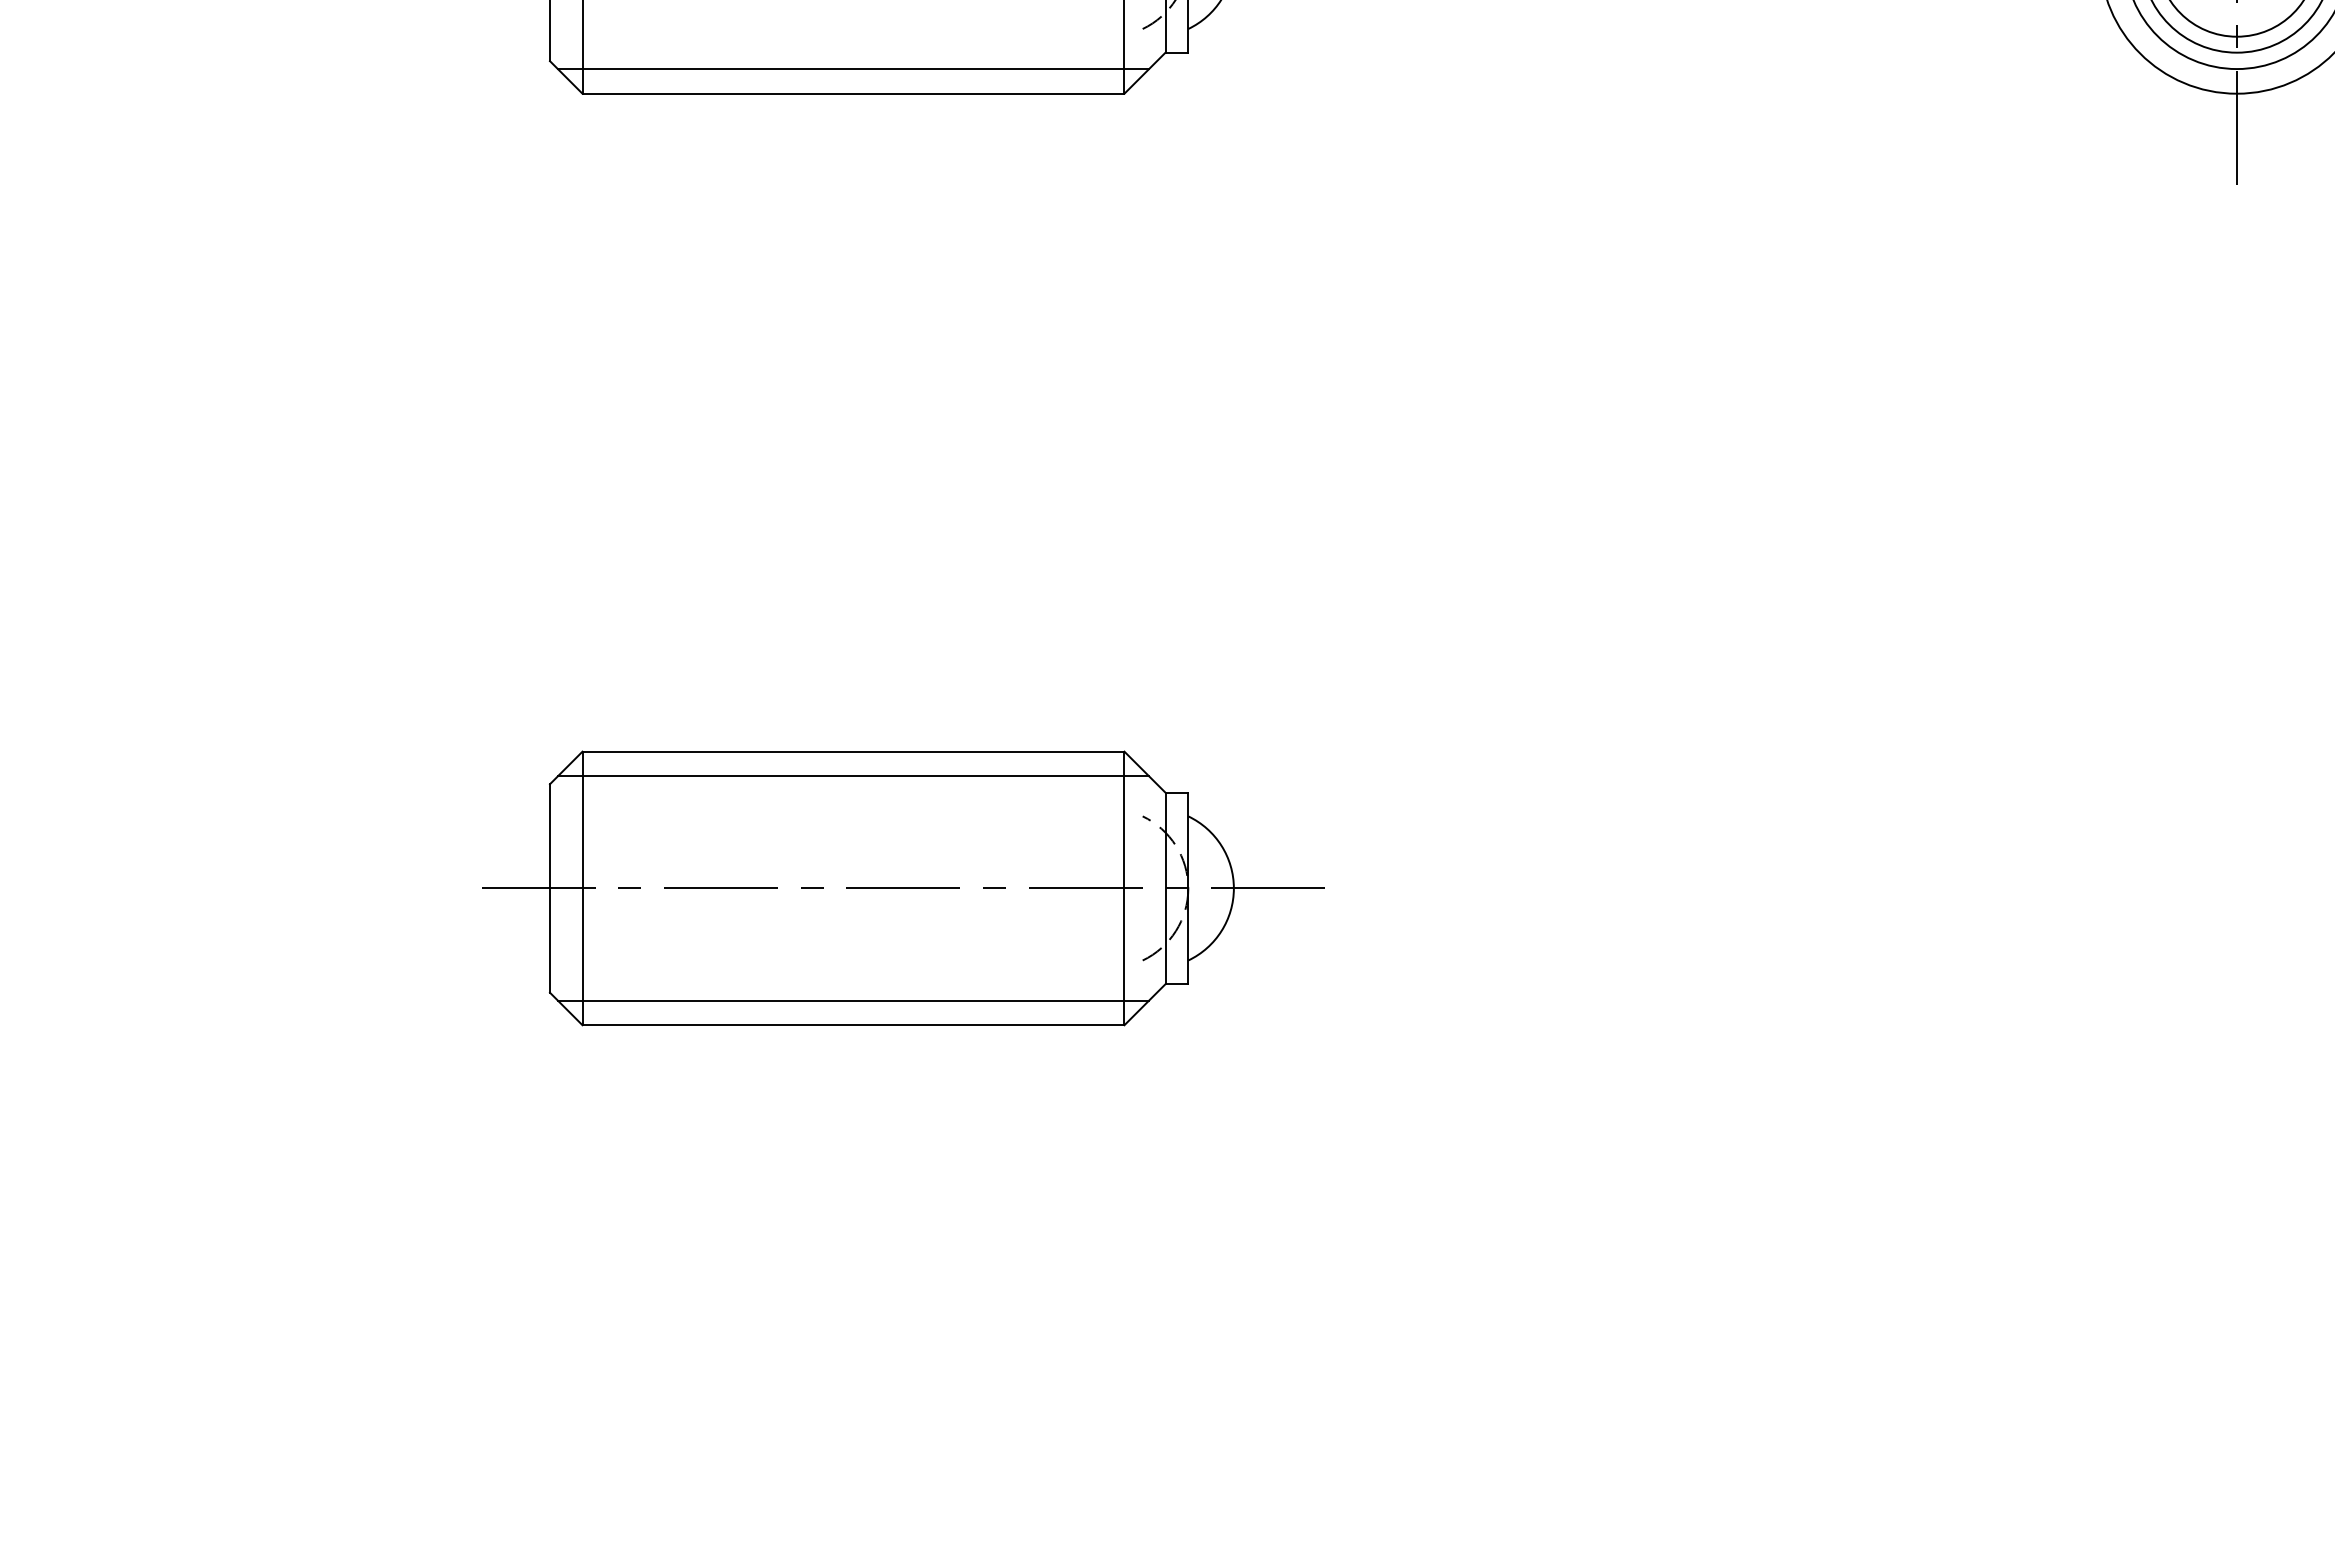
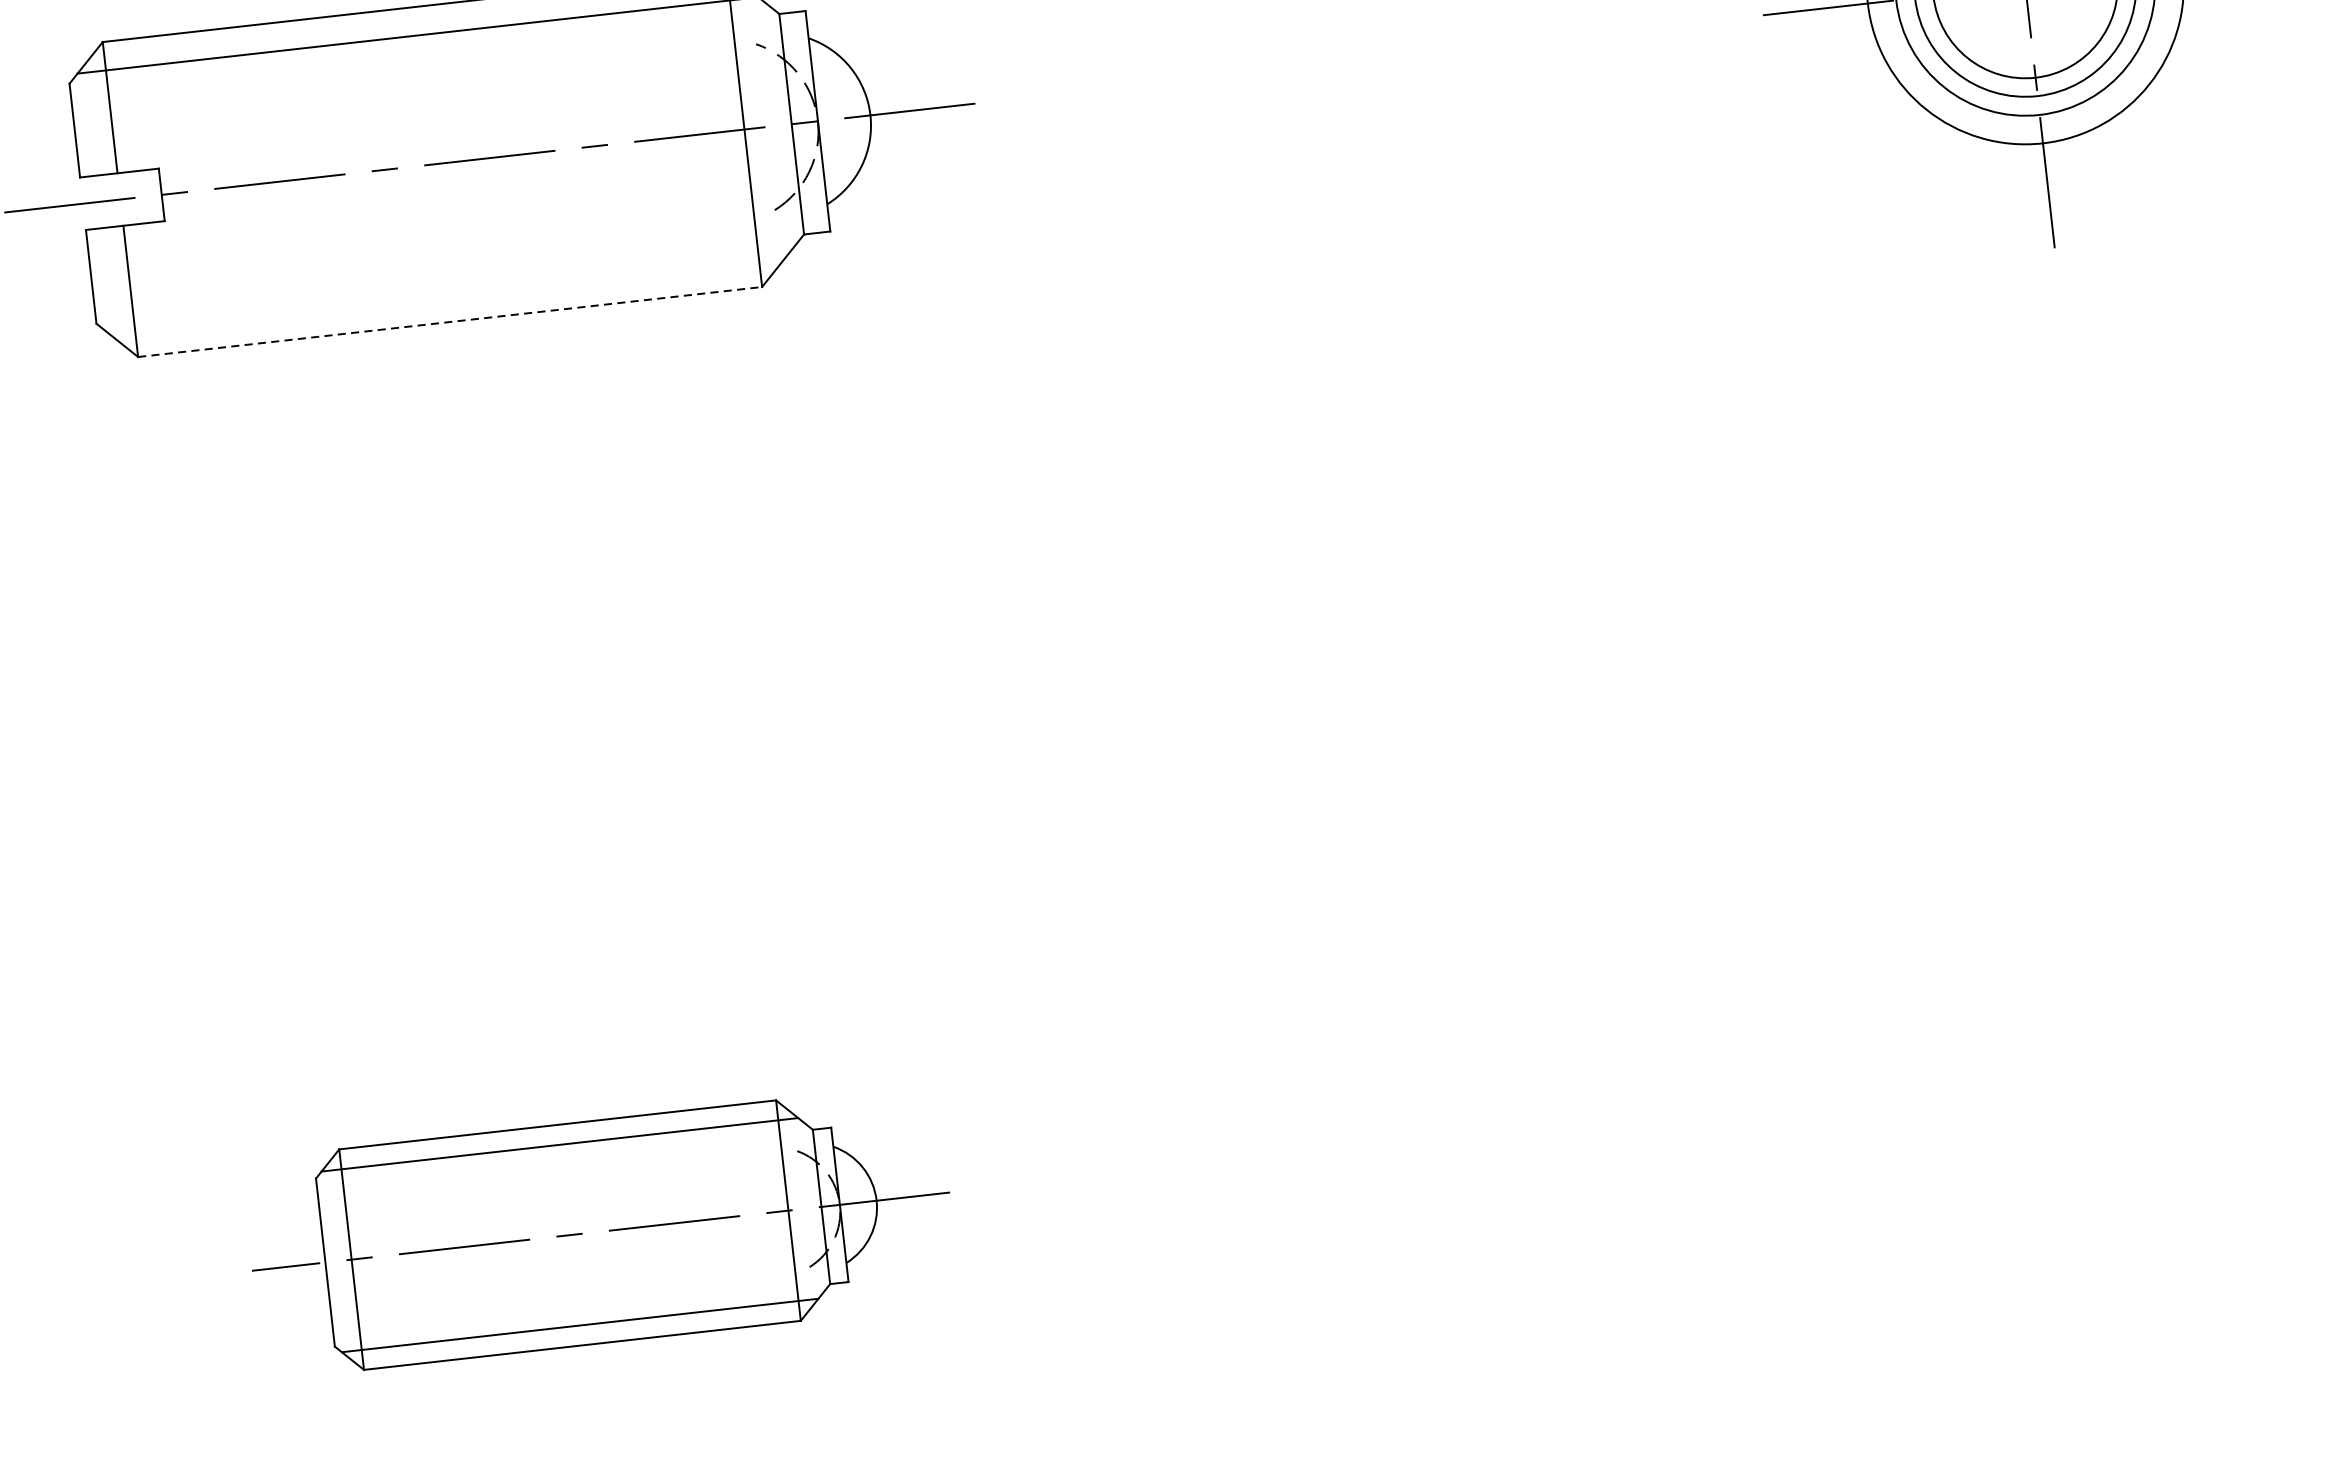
line: (853, 69) -> (447, 294), removed
line: (853, 93) -> (450, 321), solid -> dashed
part: (903, 888) -> (610, 1230), size x0.7

